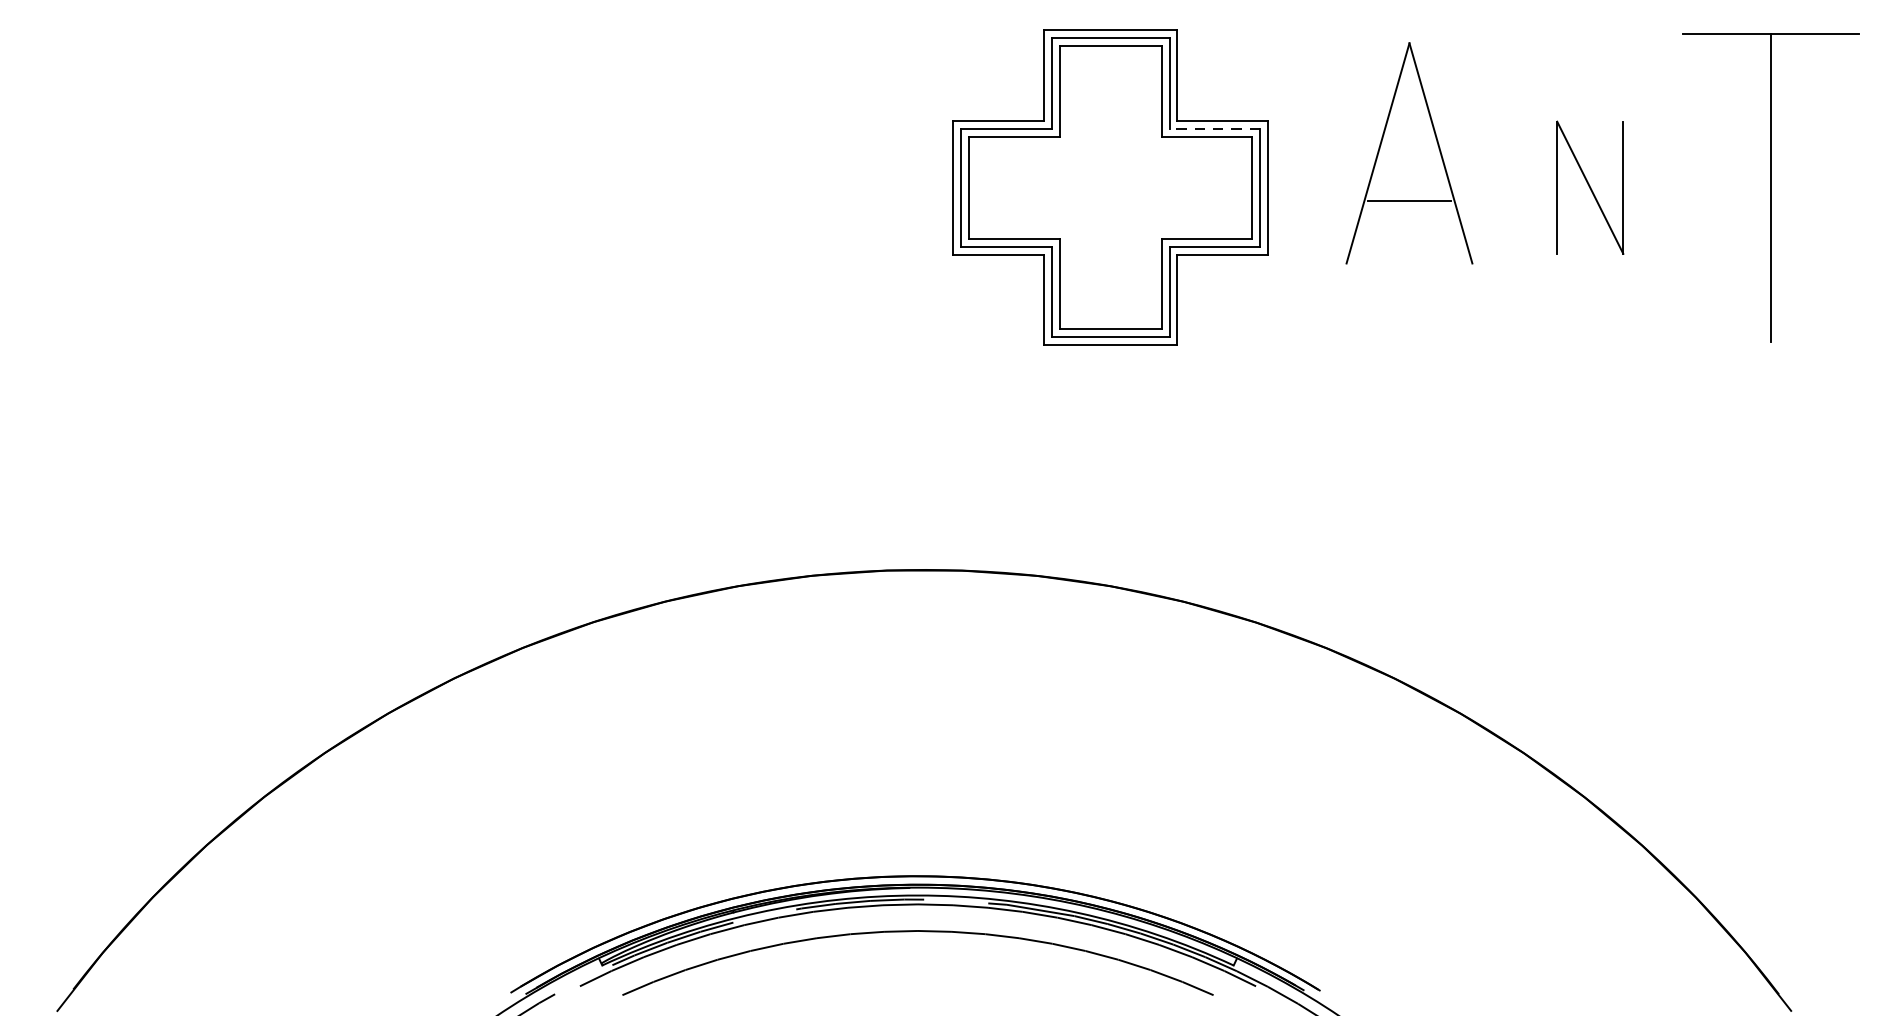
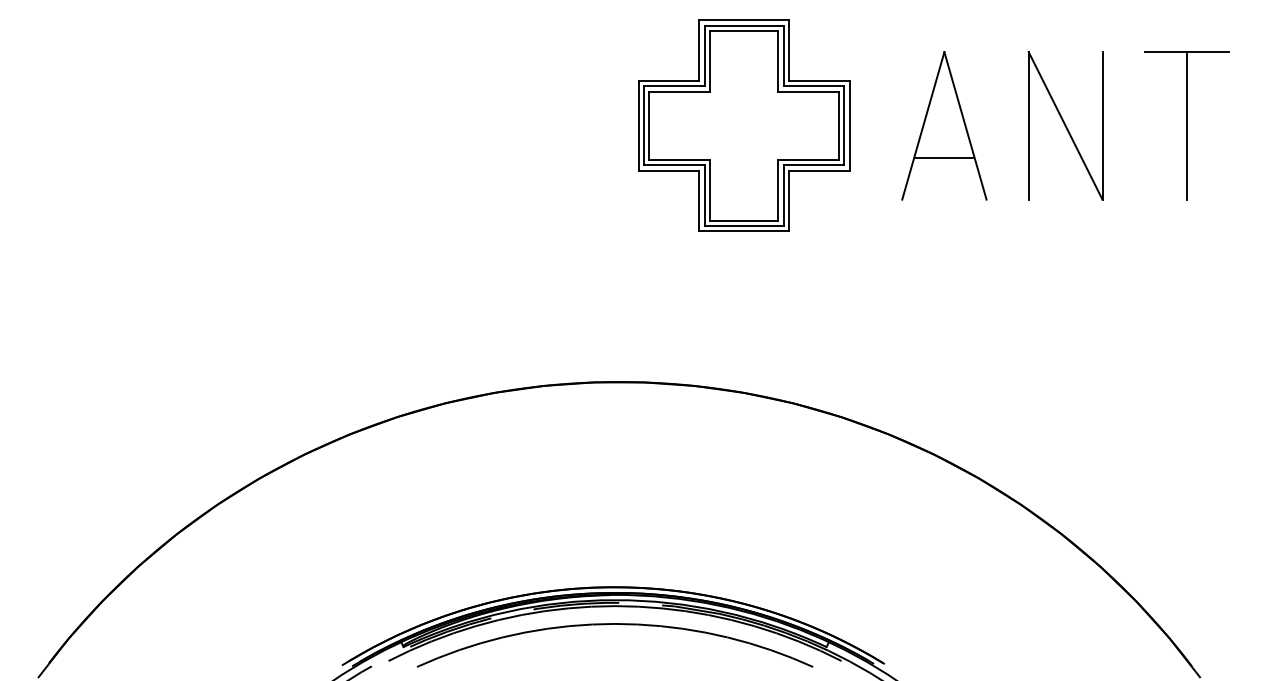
line: (1214, 128) -> (813, 86), dashed -> solid
part: (1409, 152) -> (944, 125), moved
part: (1590, 187) -> (1065, 125), size x1.67
part: (1770, 187) -> (1186, 125), size x0.71

